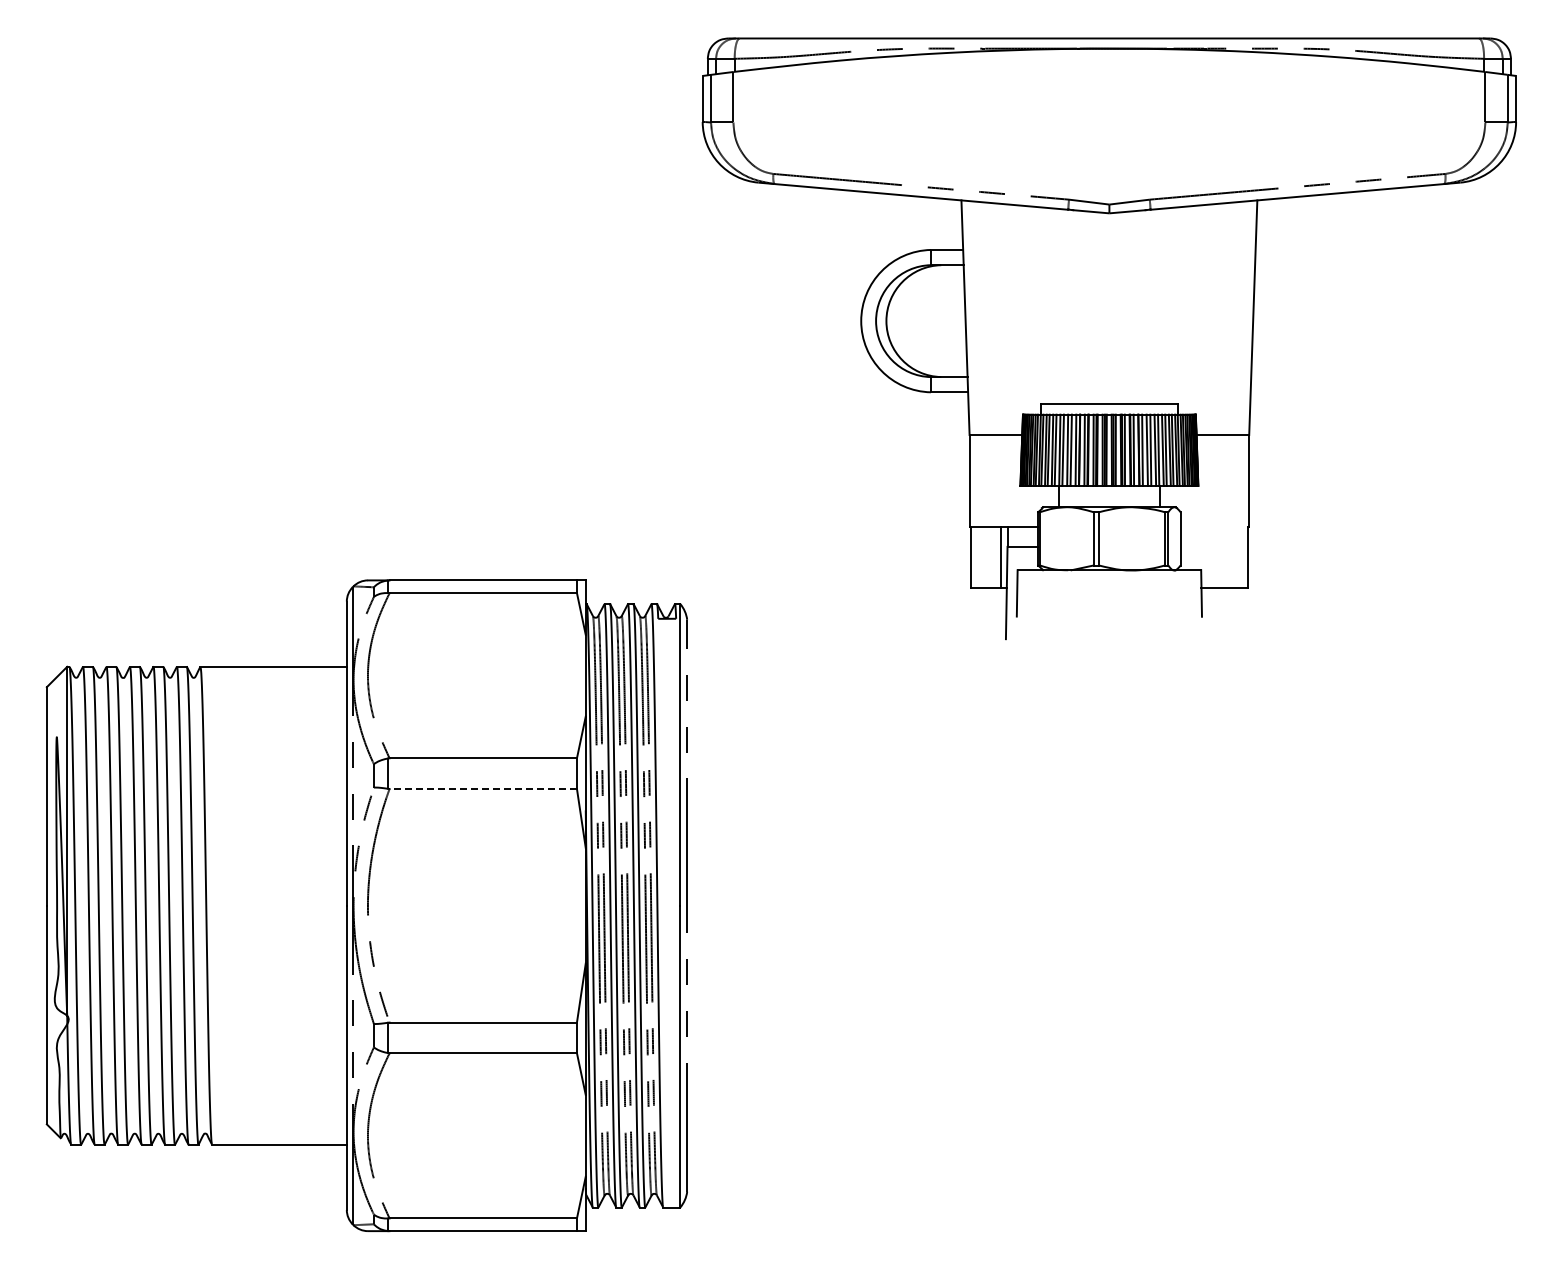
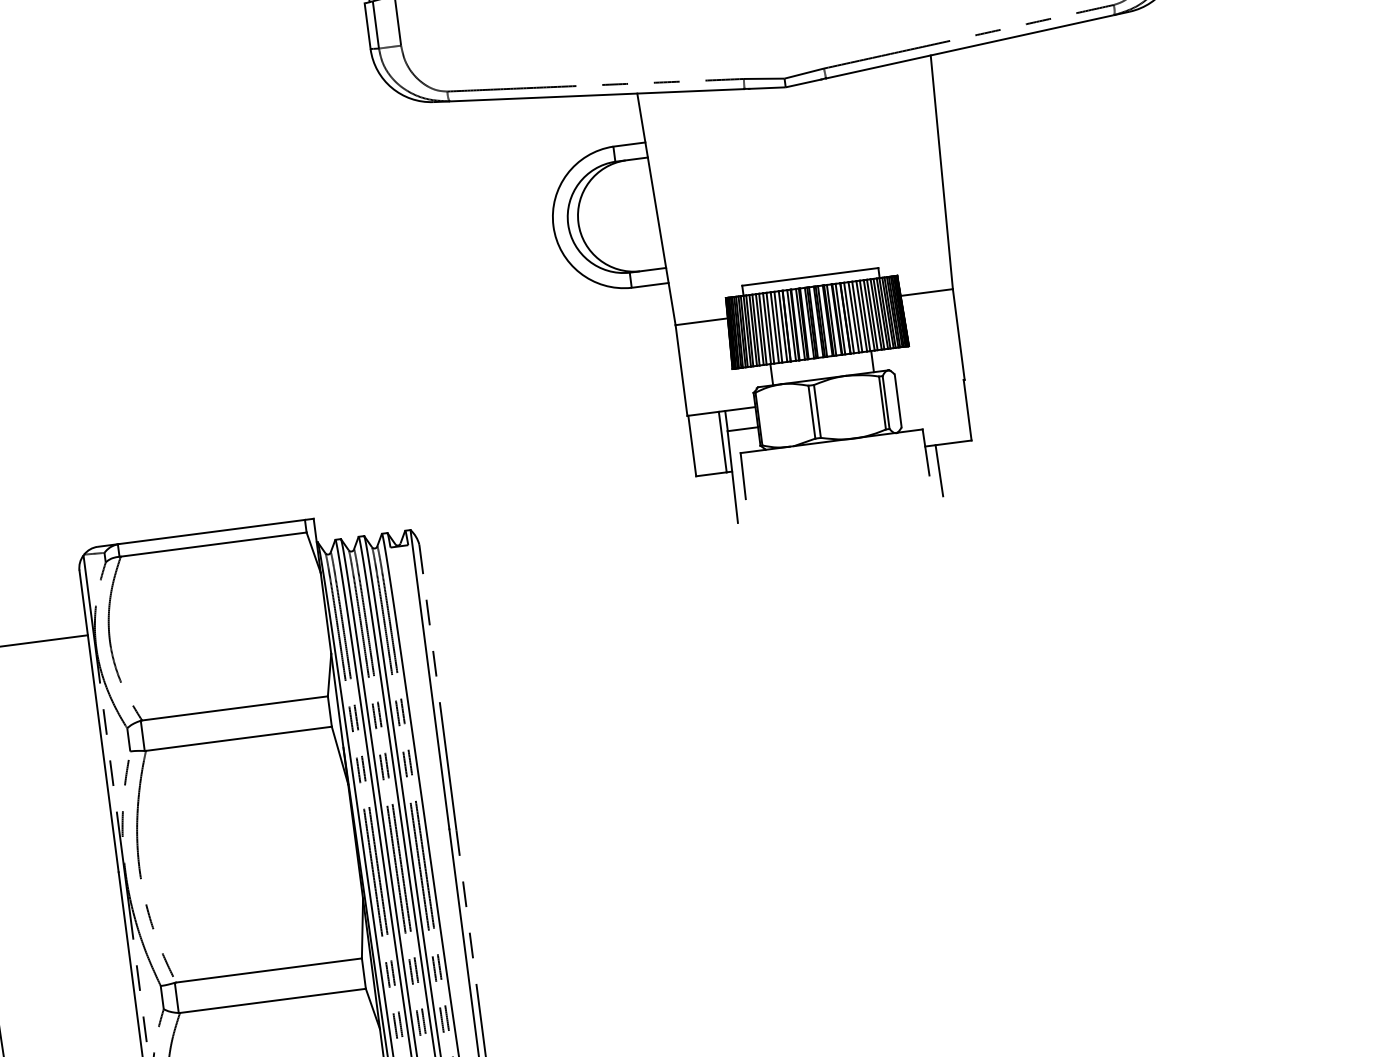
line: (1211, 613) -> (938, 471), added
line: (483, 788) -> (239, 738), dashed -> solid

